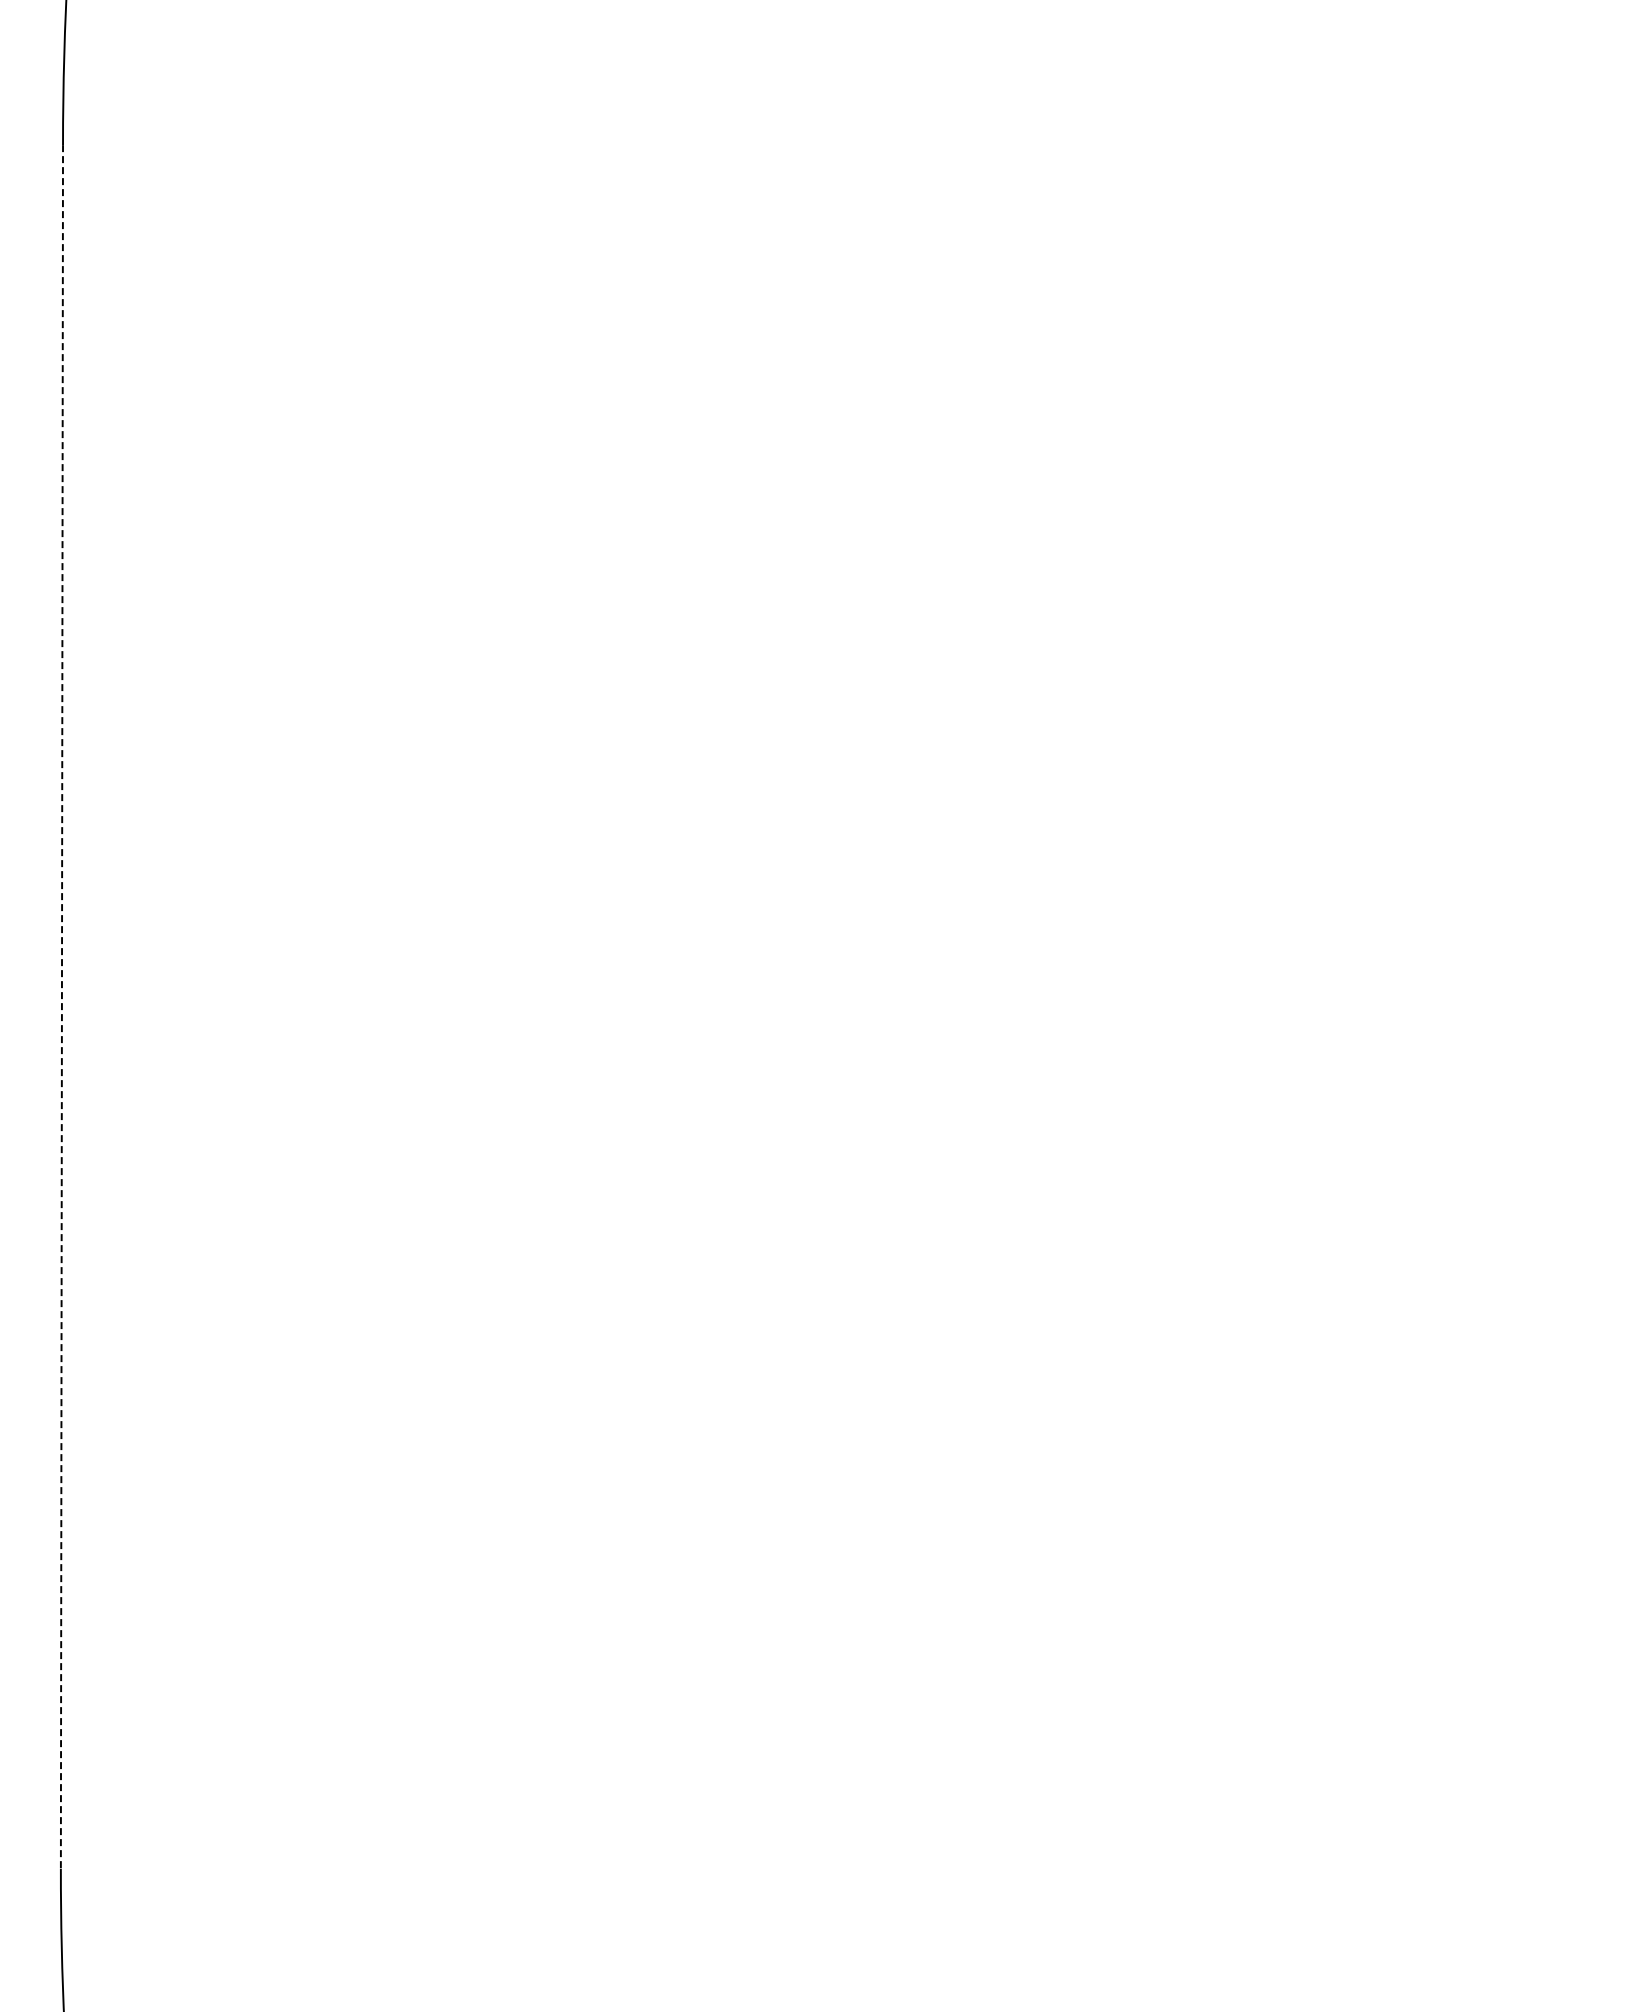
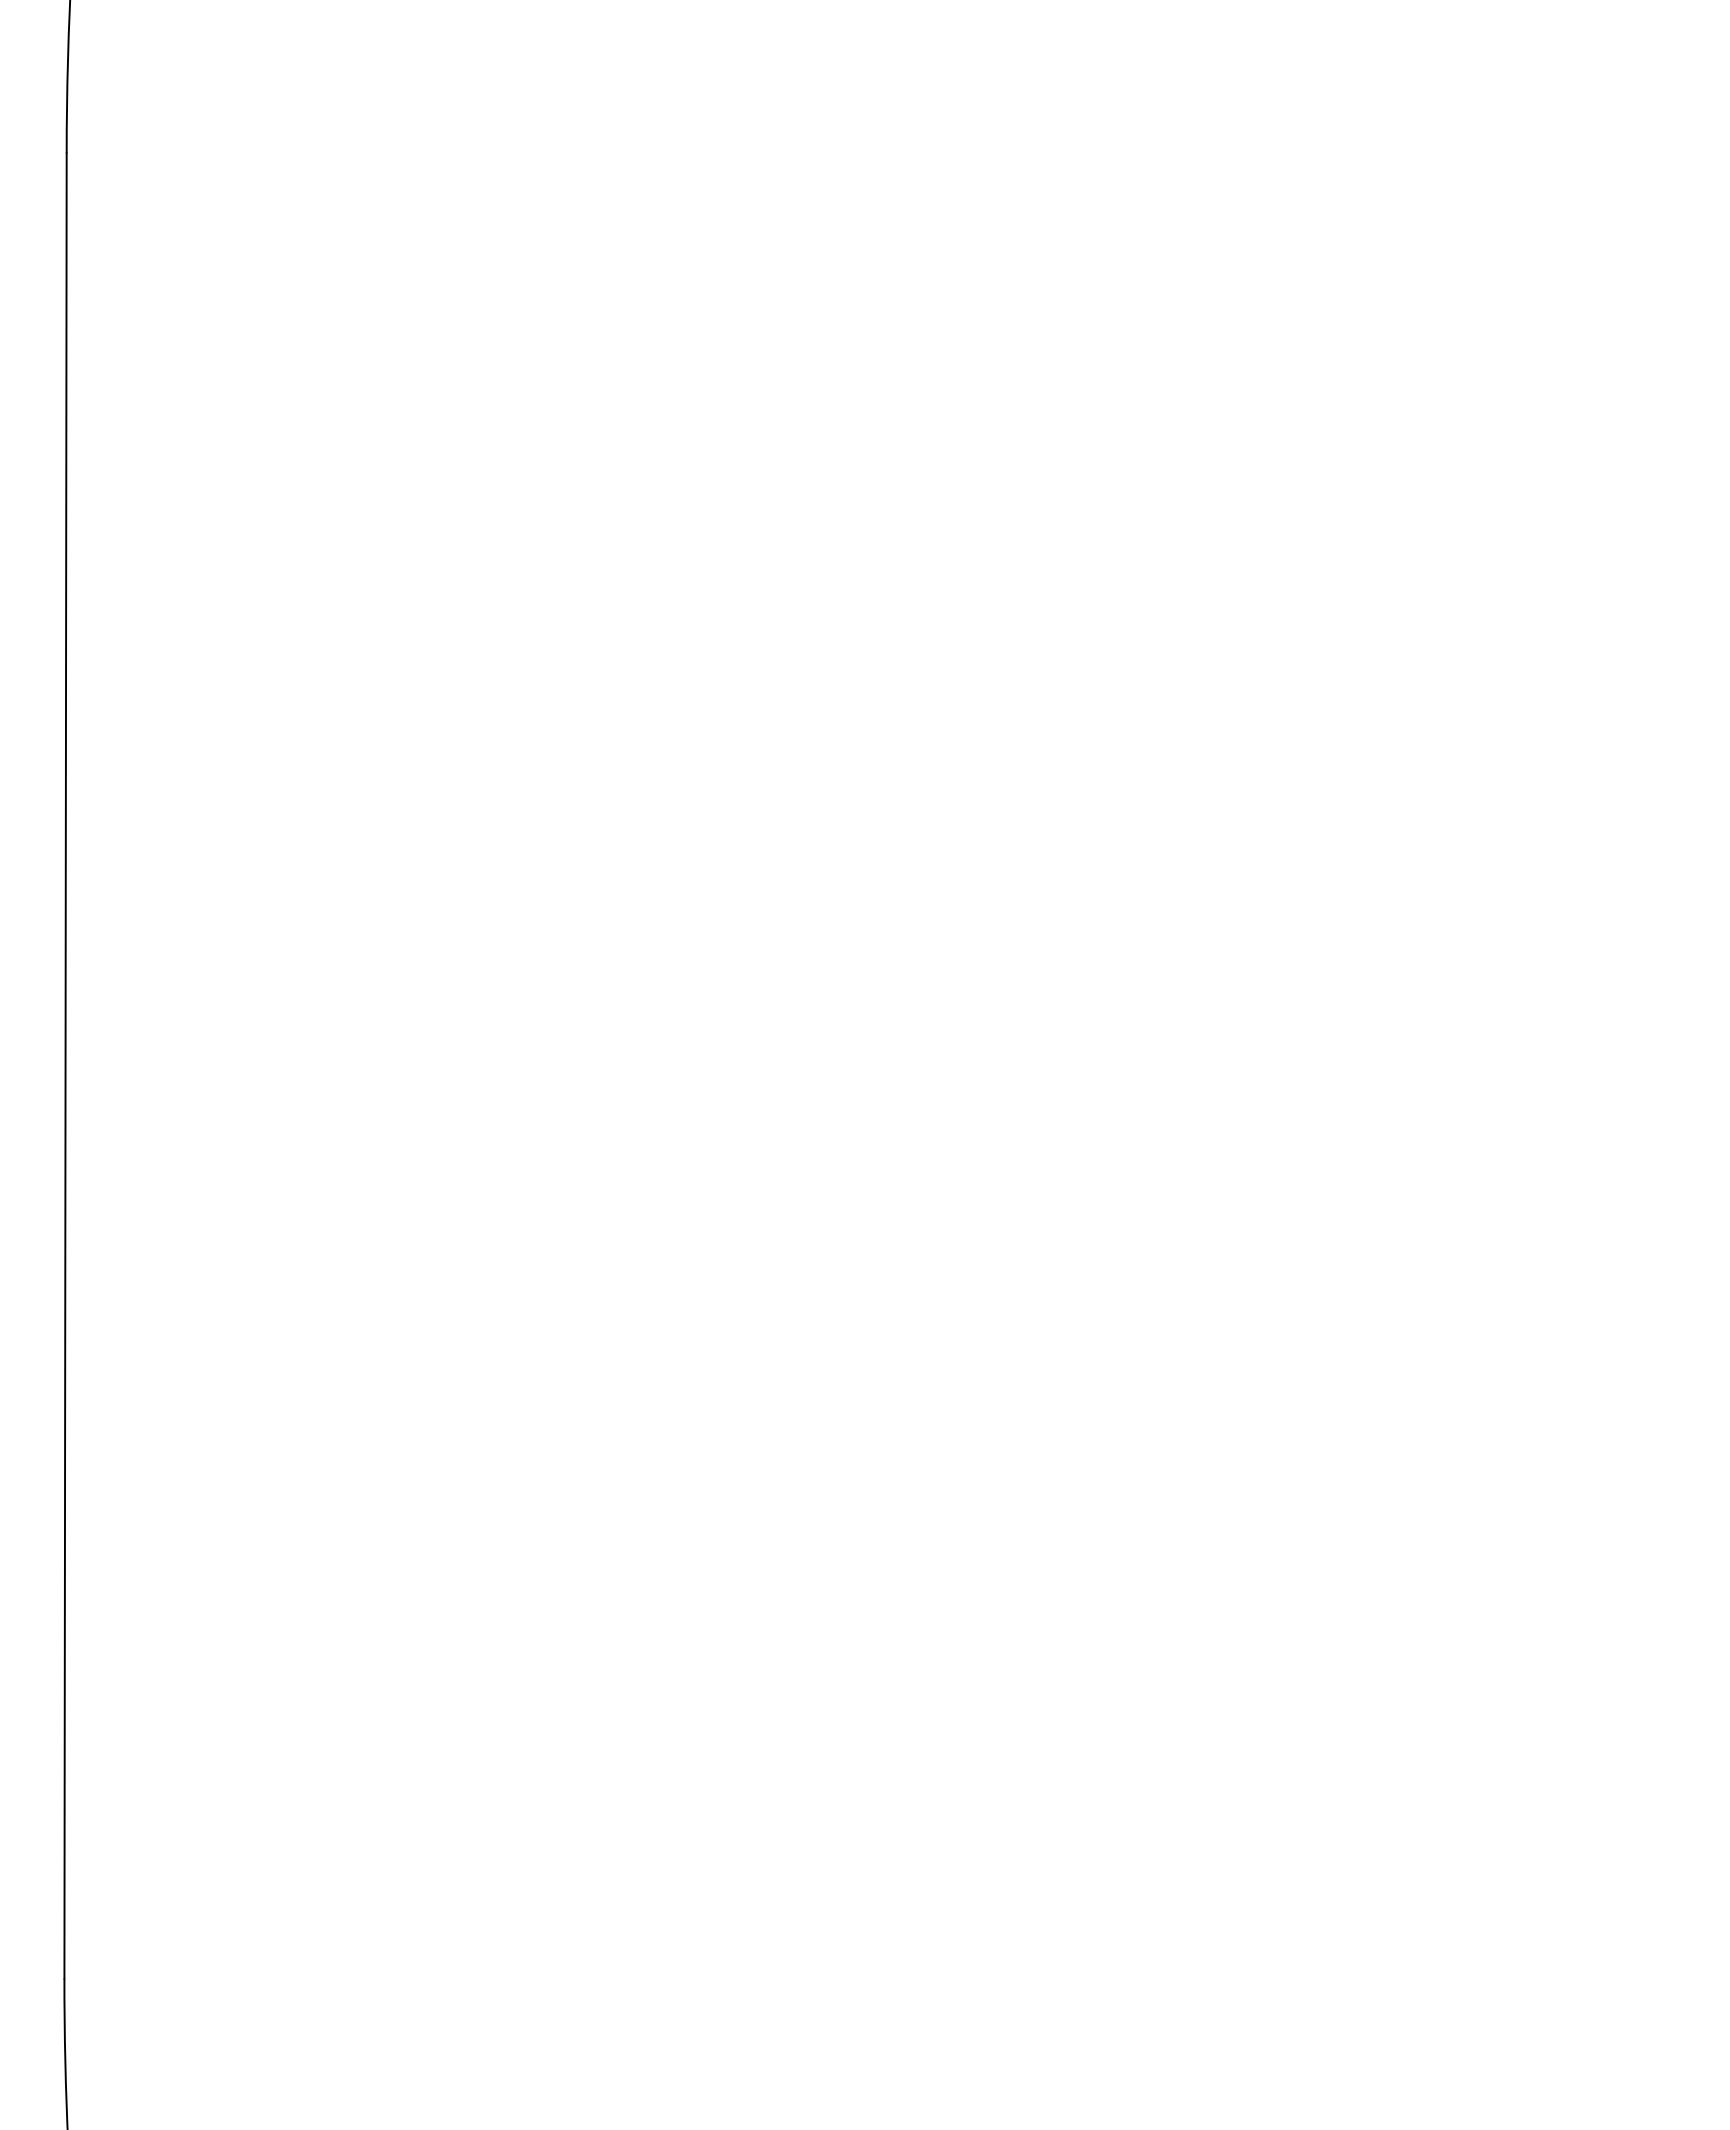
line: (61, 1006) -> (65, 1065), dashed -> solid

